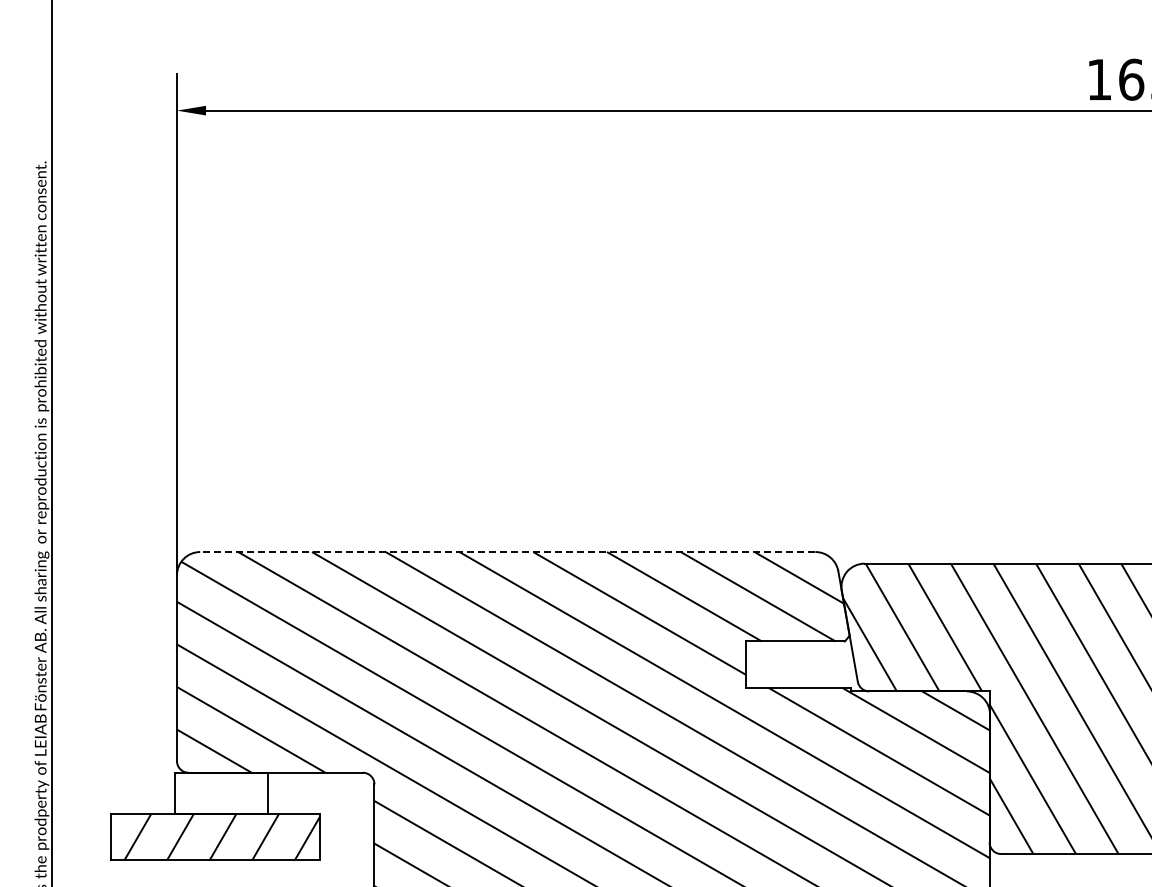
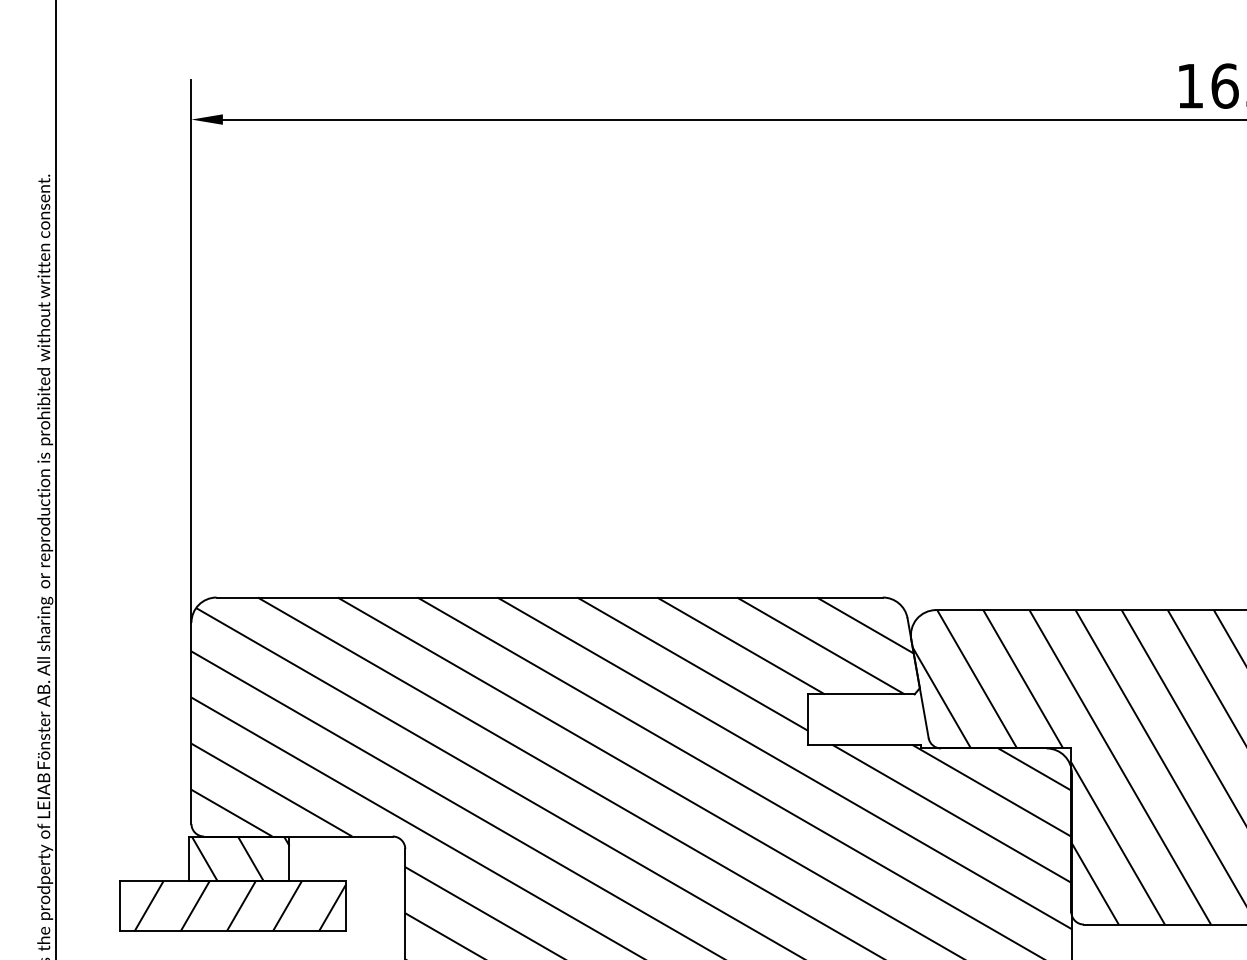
line: (507, 552) -> (549, 598), dashed -> solid
hatch: (222, 792) -> (240, 857), added

